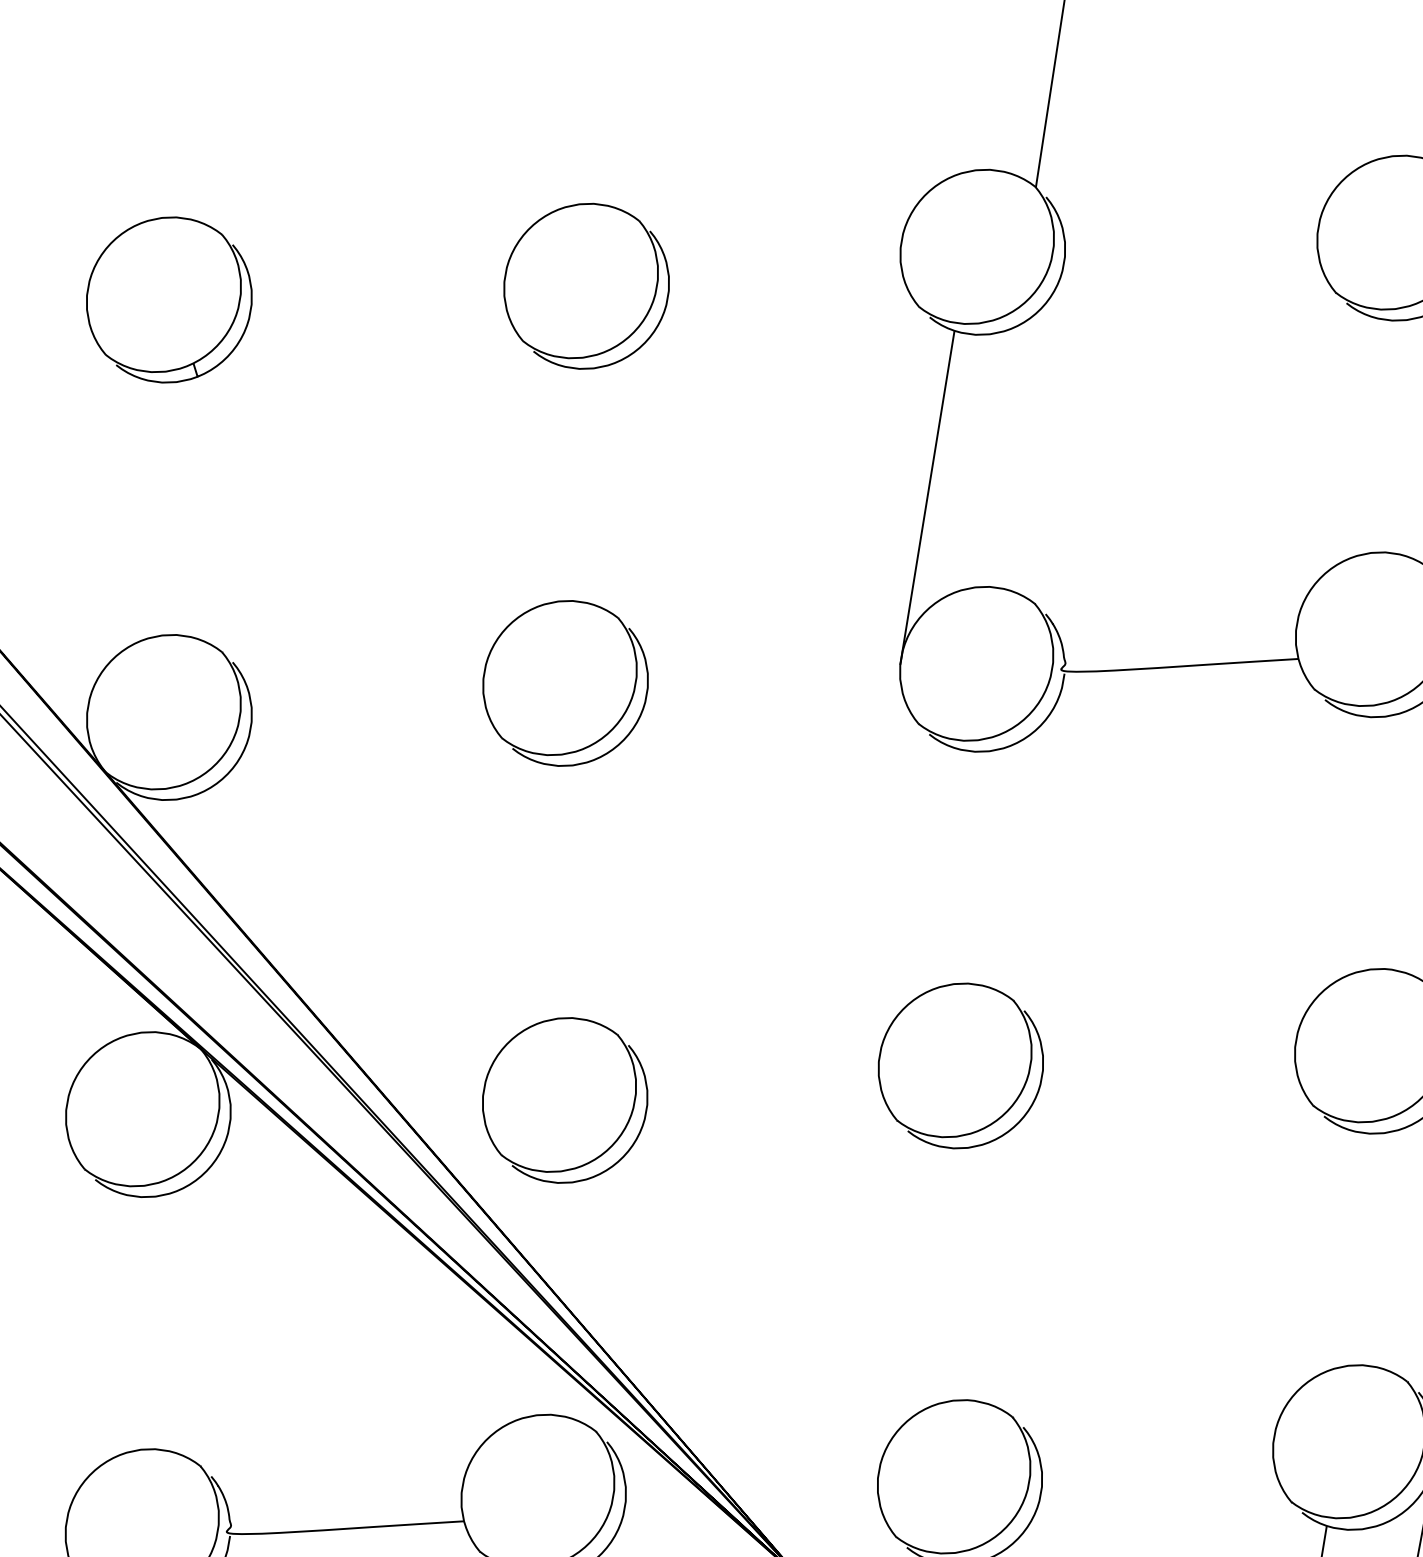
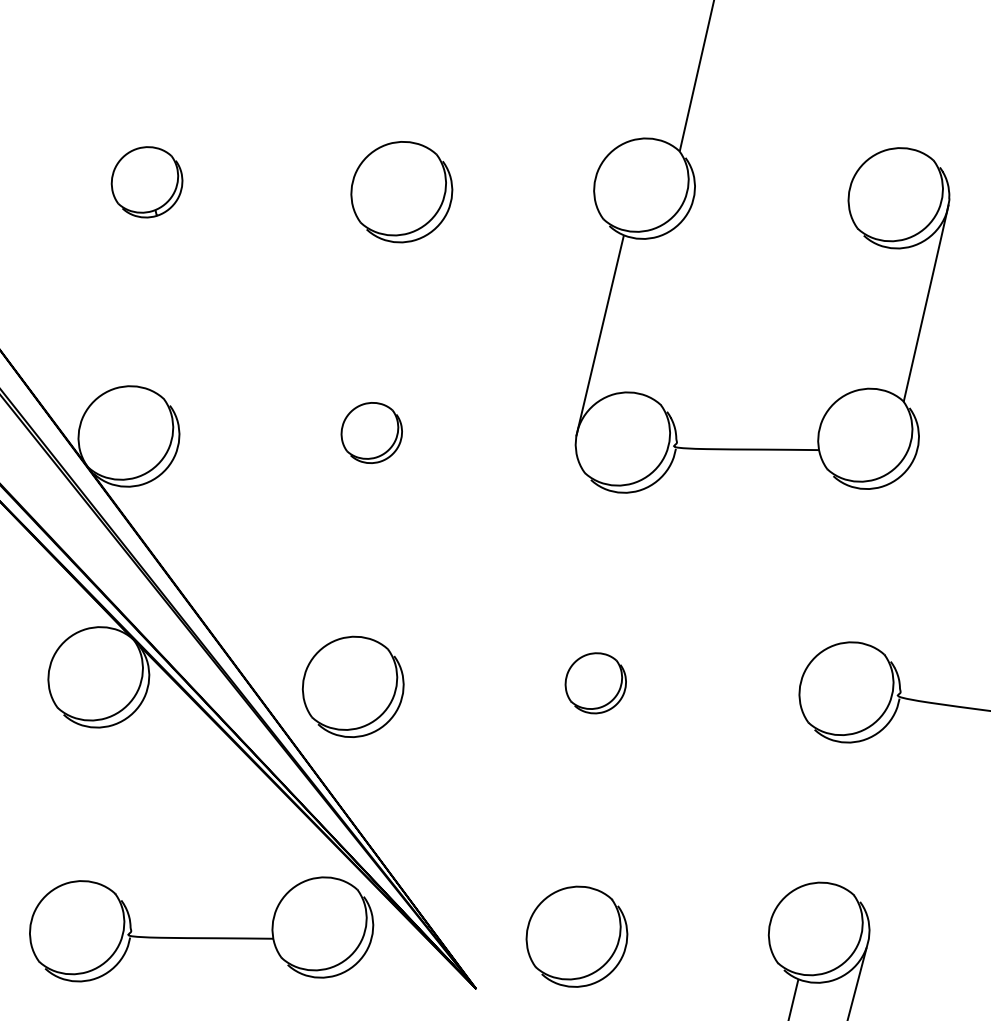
part: (168, 300) -> (146, 182), size x0.7
part: (565, 682) -> (371, 432), size x0.6
part: (960, 1066) -> (595, 683), size x0.6

